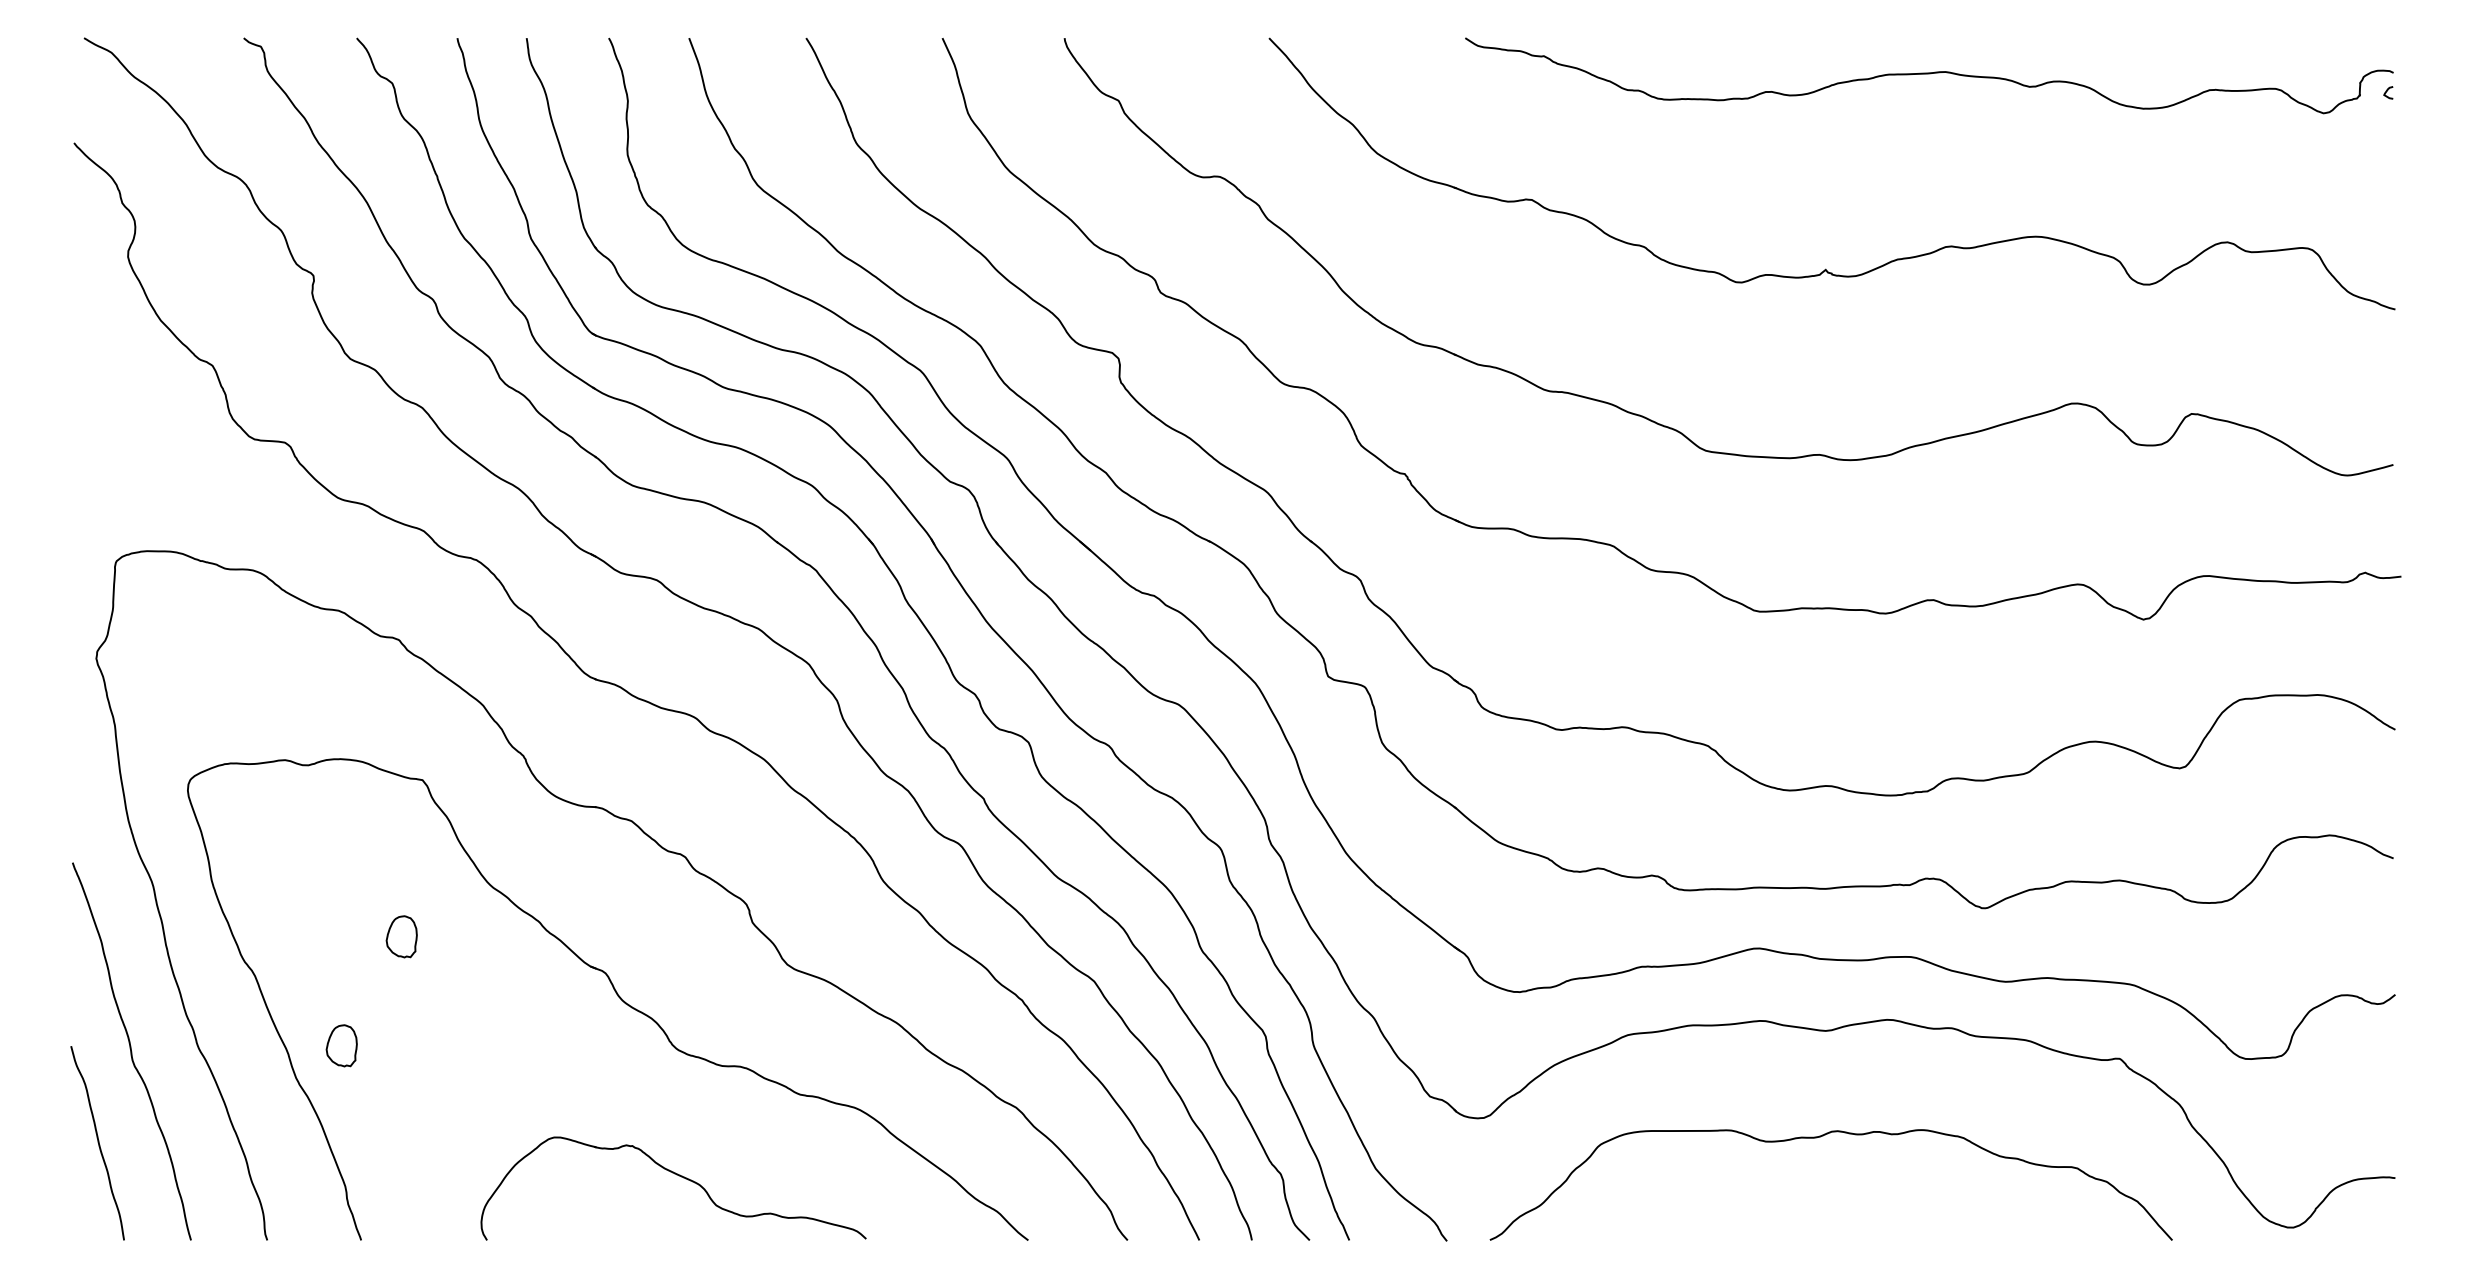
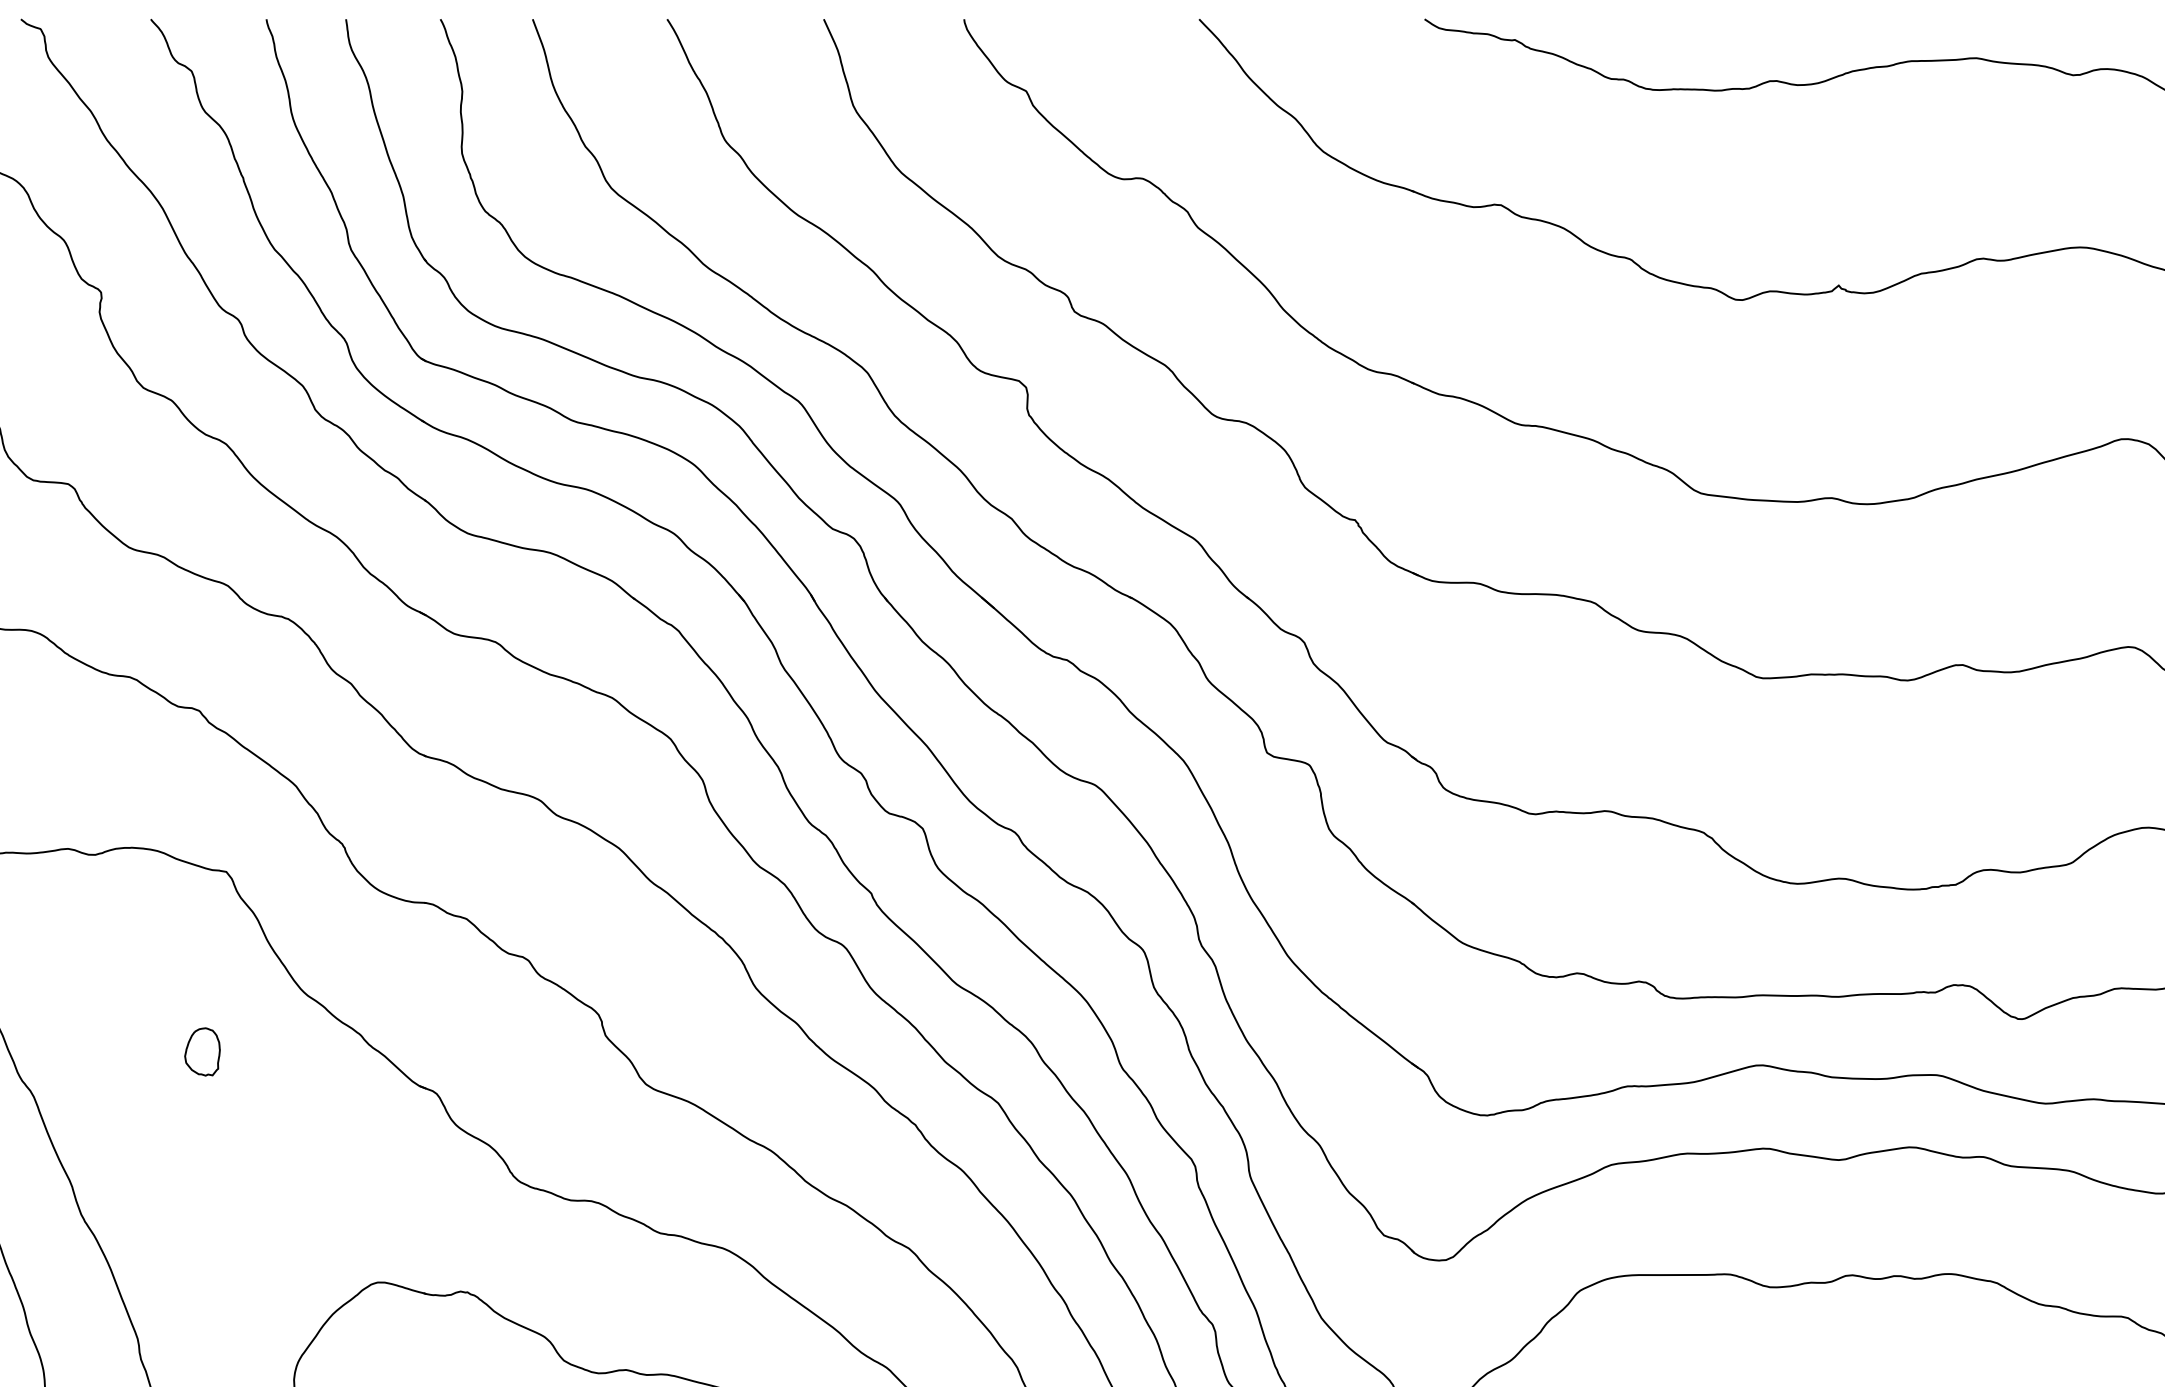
part: (341, 1045) -> (133, 1176), removed

